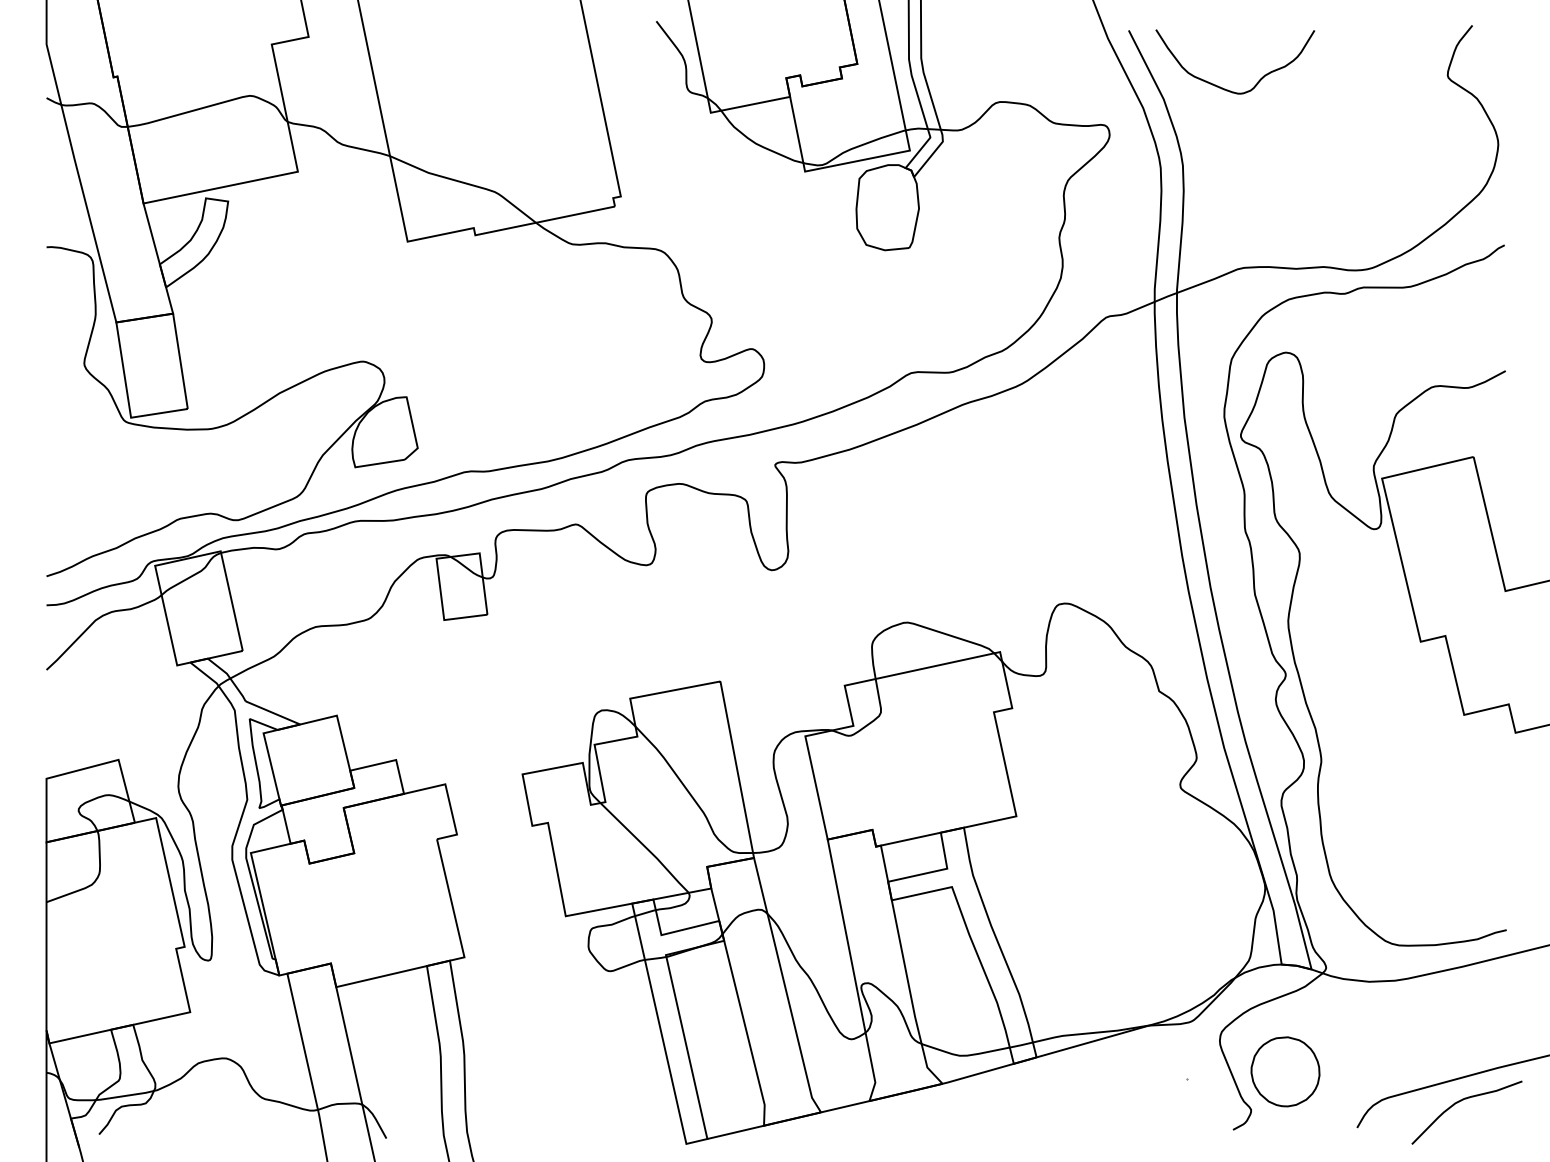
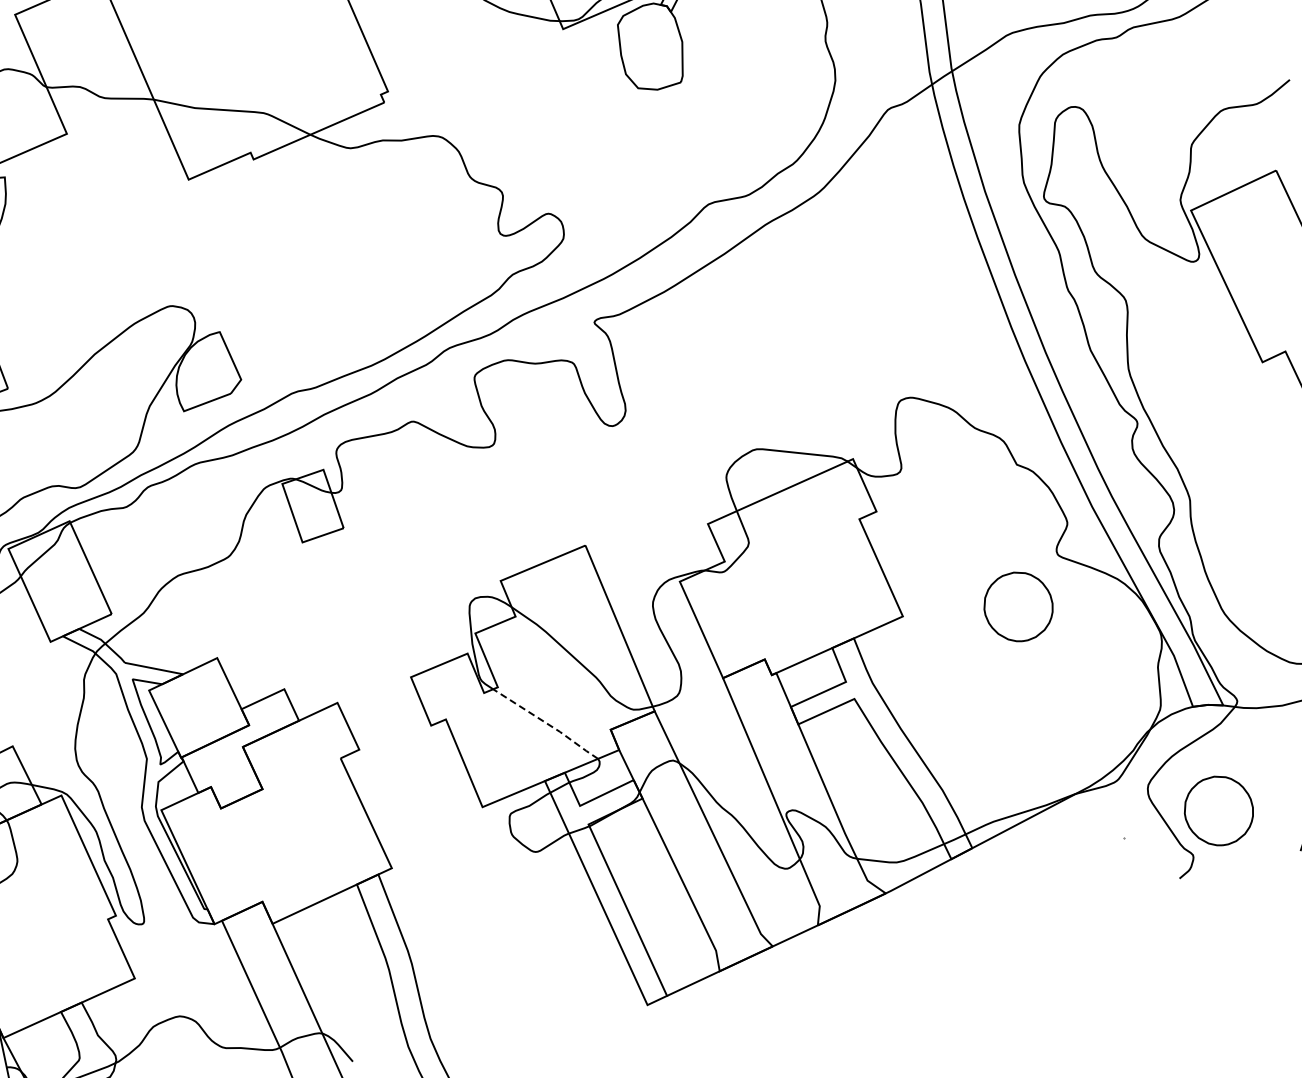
part: (1131, 830) -> (1018, 606), added
line: (646, 848) -> (547, 724), solid -> dashed

